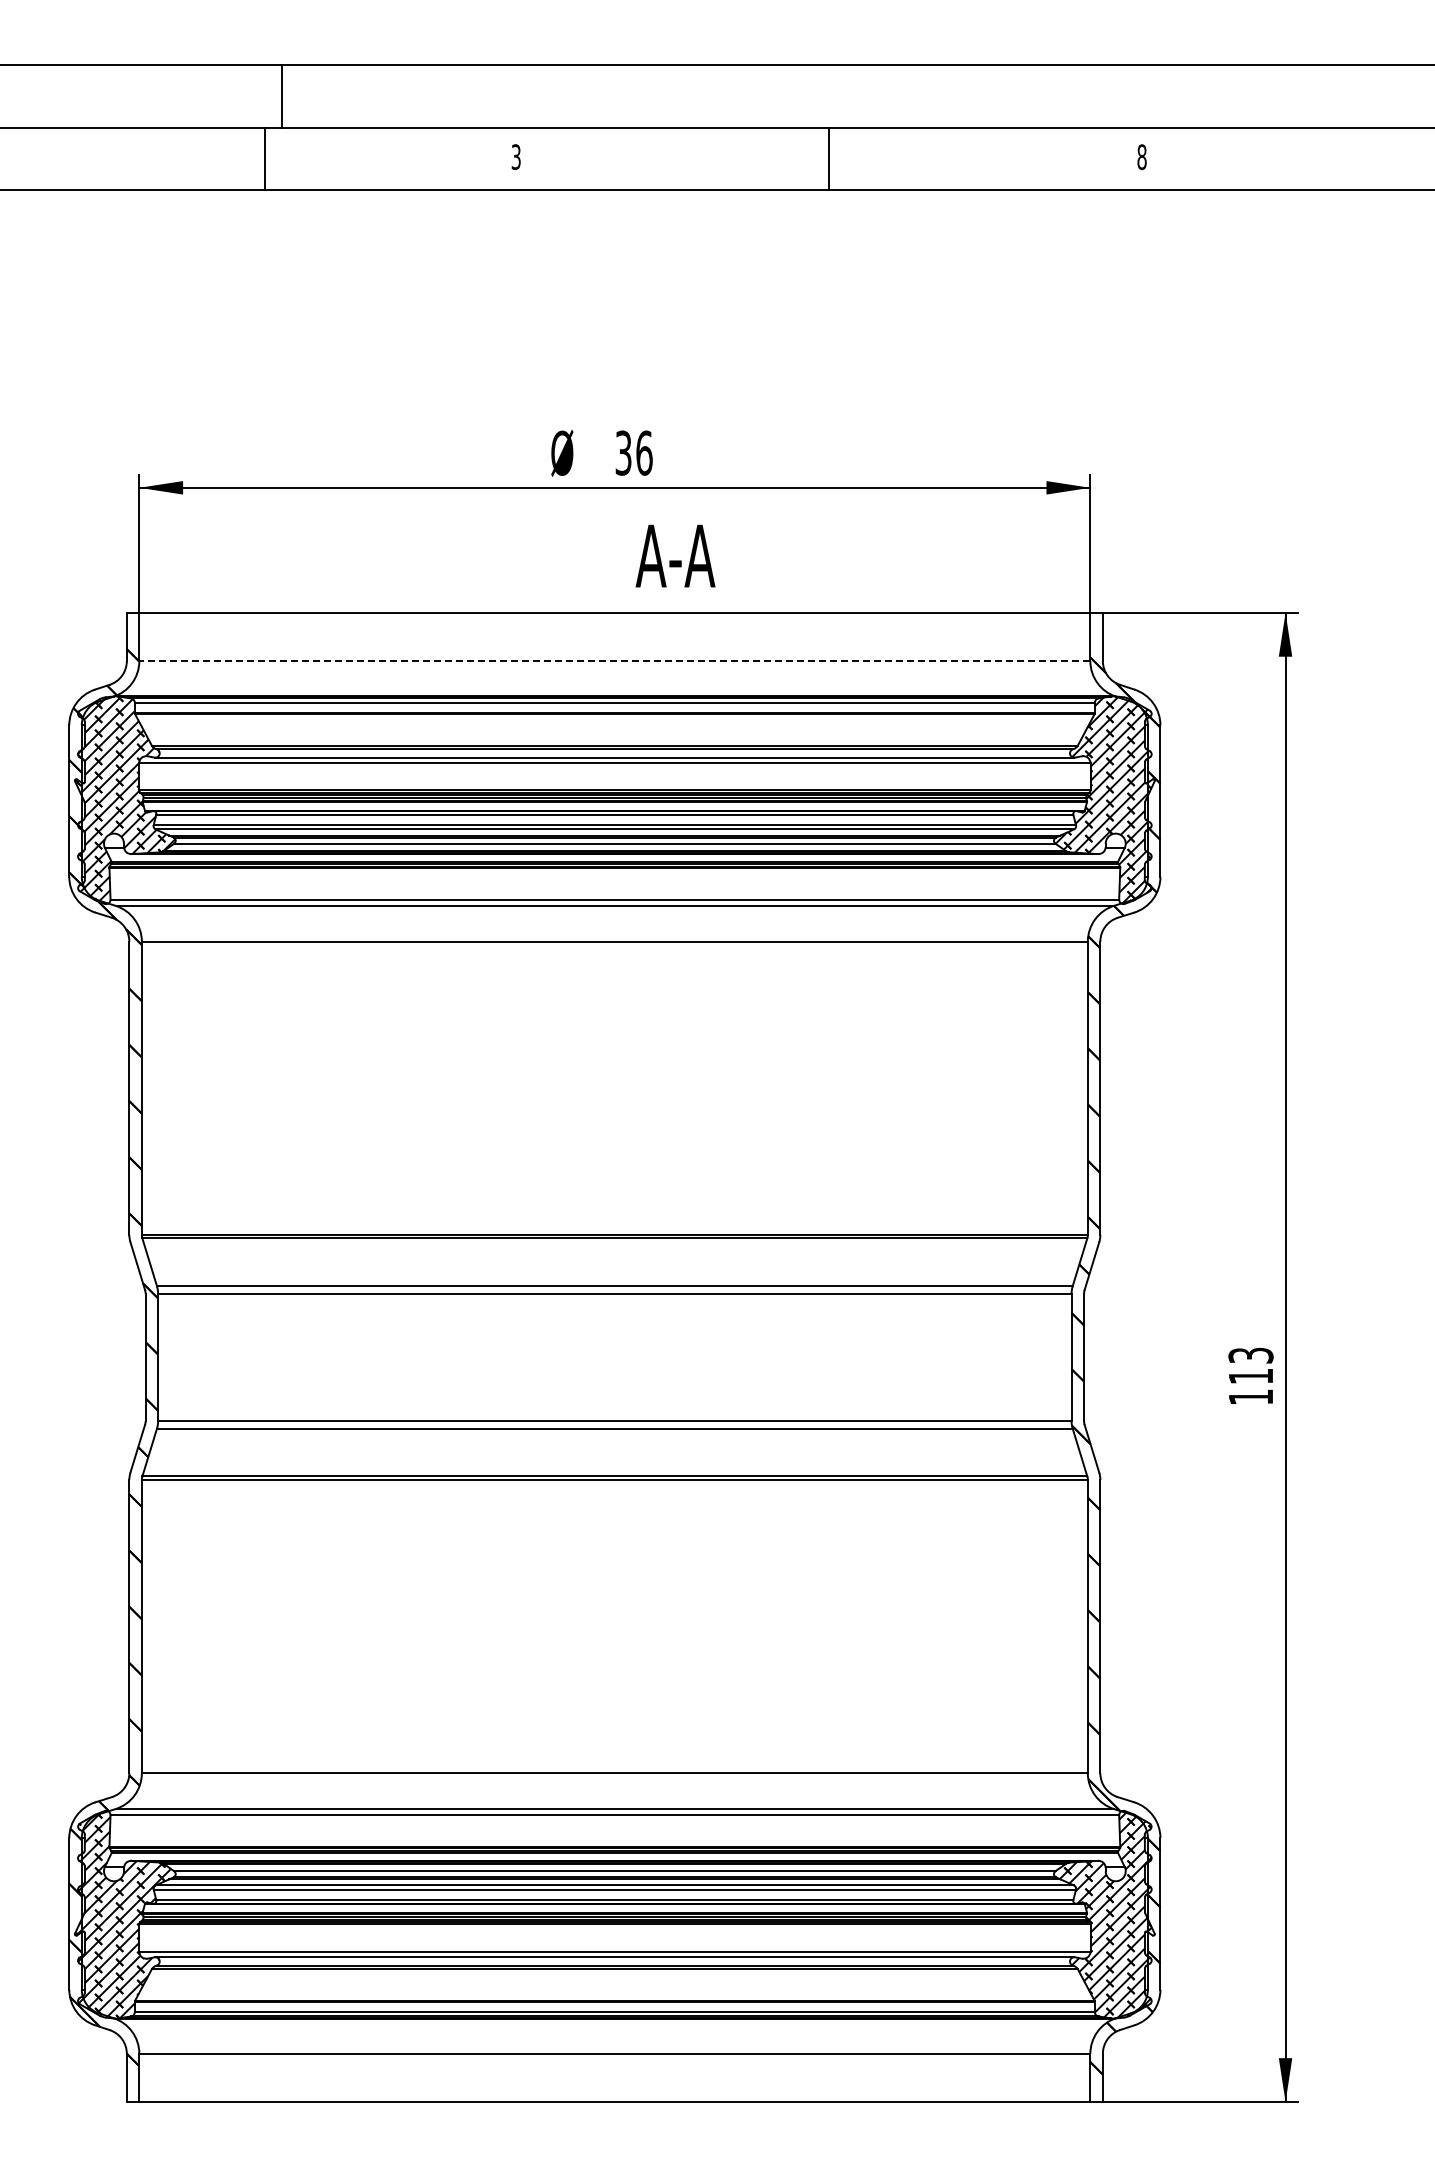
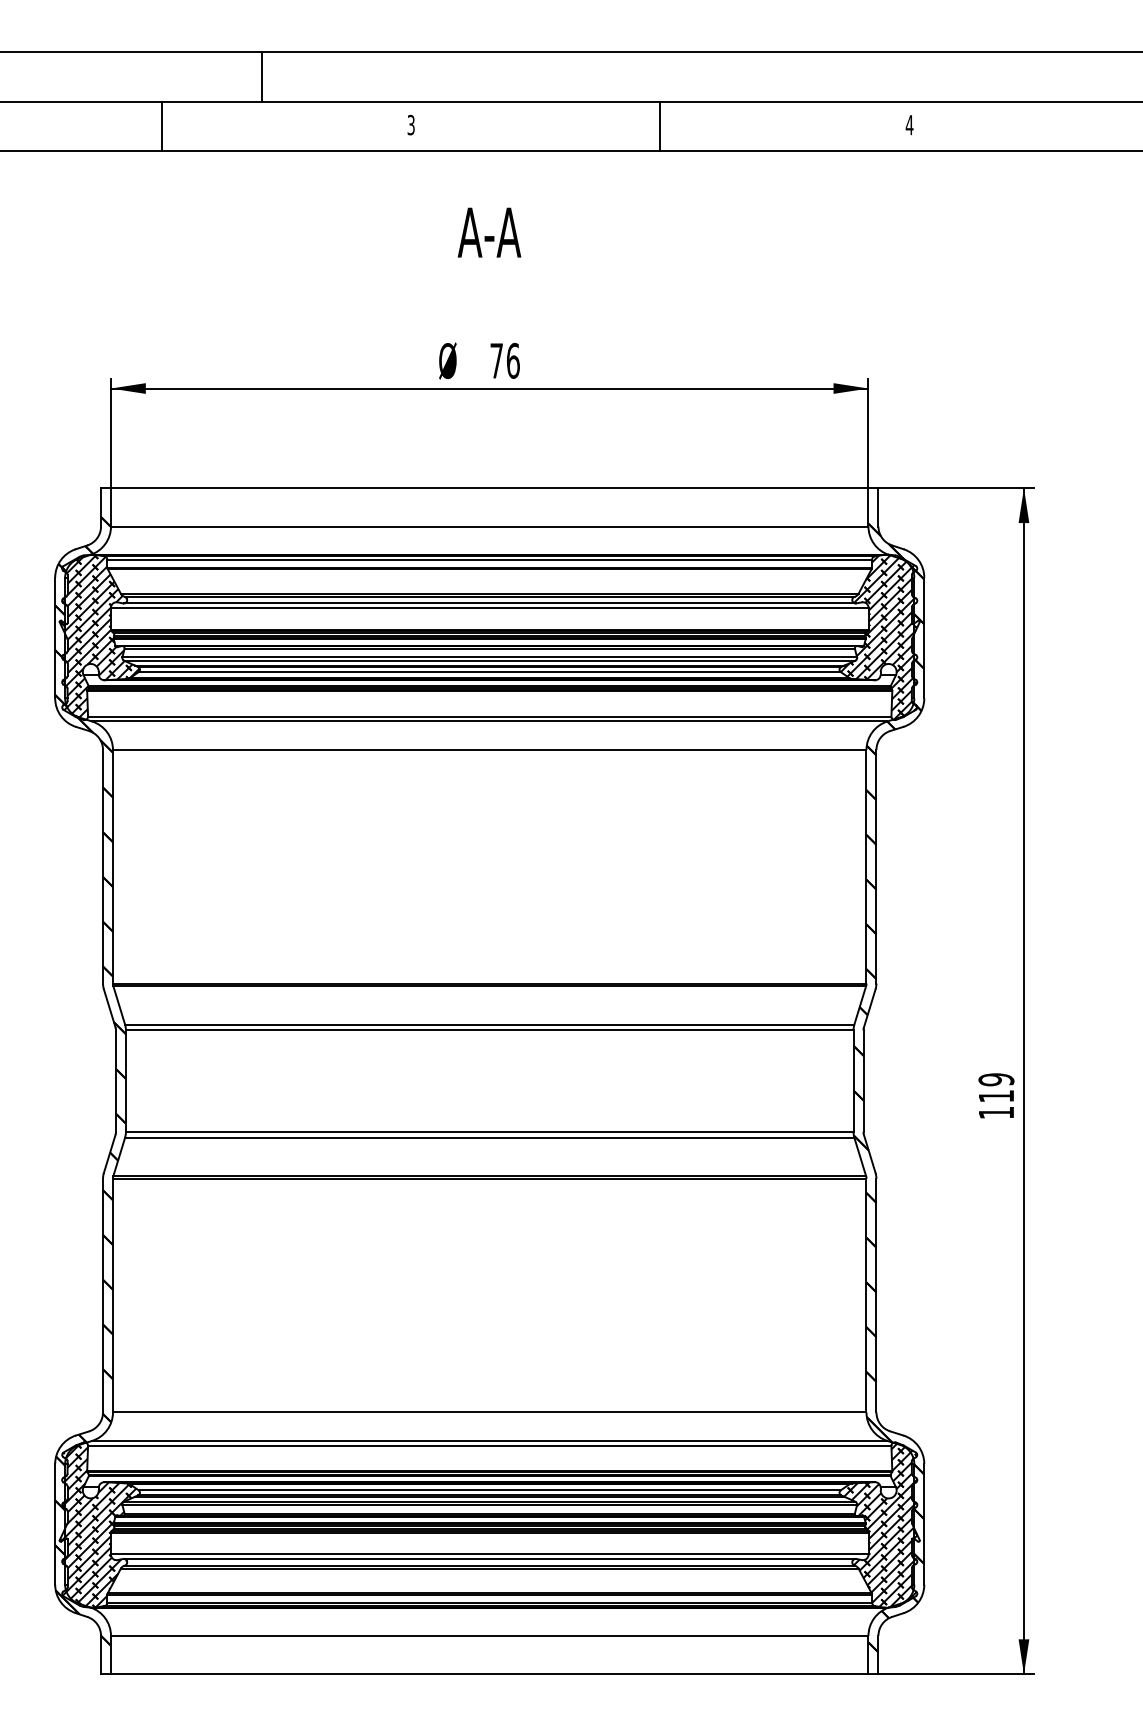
line: (282, 96) -> (261, 76), moved
text: (1141, 157) -> (909, 125), 8 -> 4
line: (265, 158) -> (162, 126), moved
text: (623, 452) -> (496, 360), 36 -> 76
text: (675, 555) -> (489, 232), moved
line: (614, 661) -> (489, 526), dashed -> solid
text: (1250, 1355) -> (996, 1079), 113 -> 119

